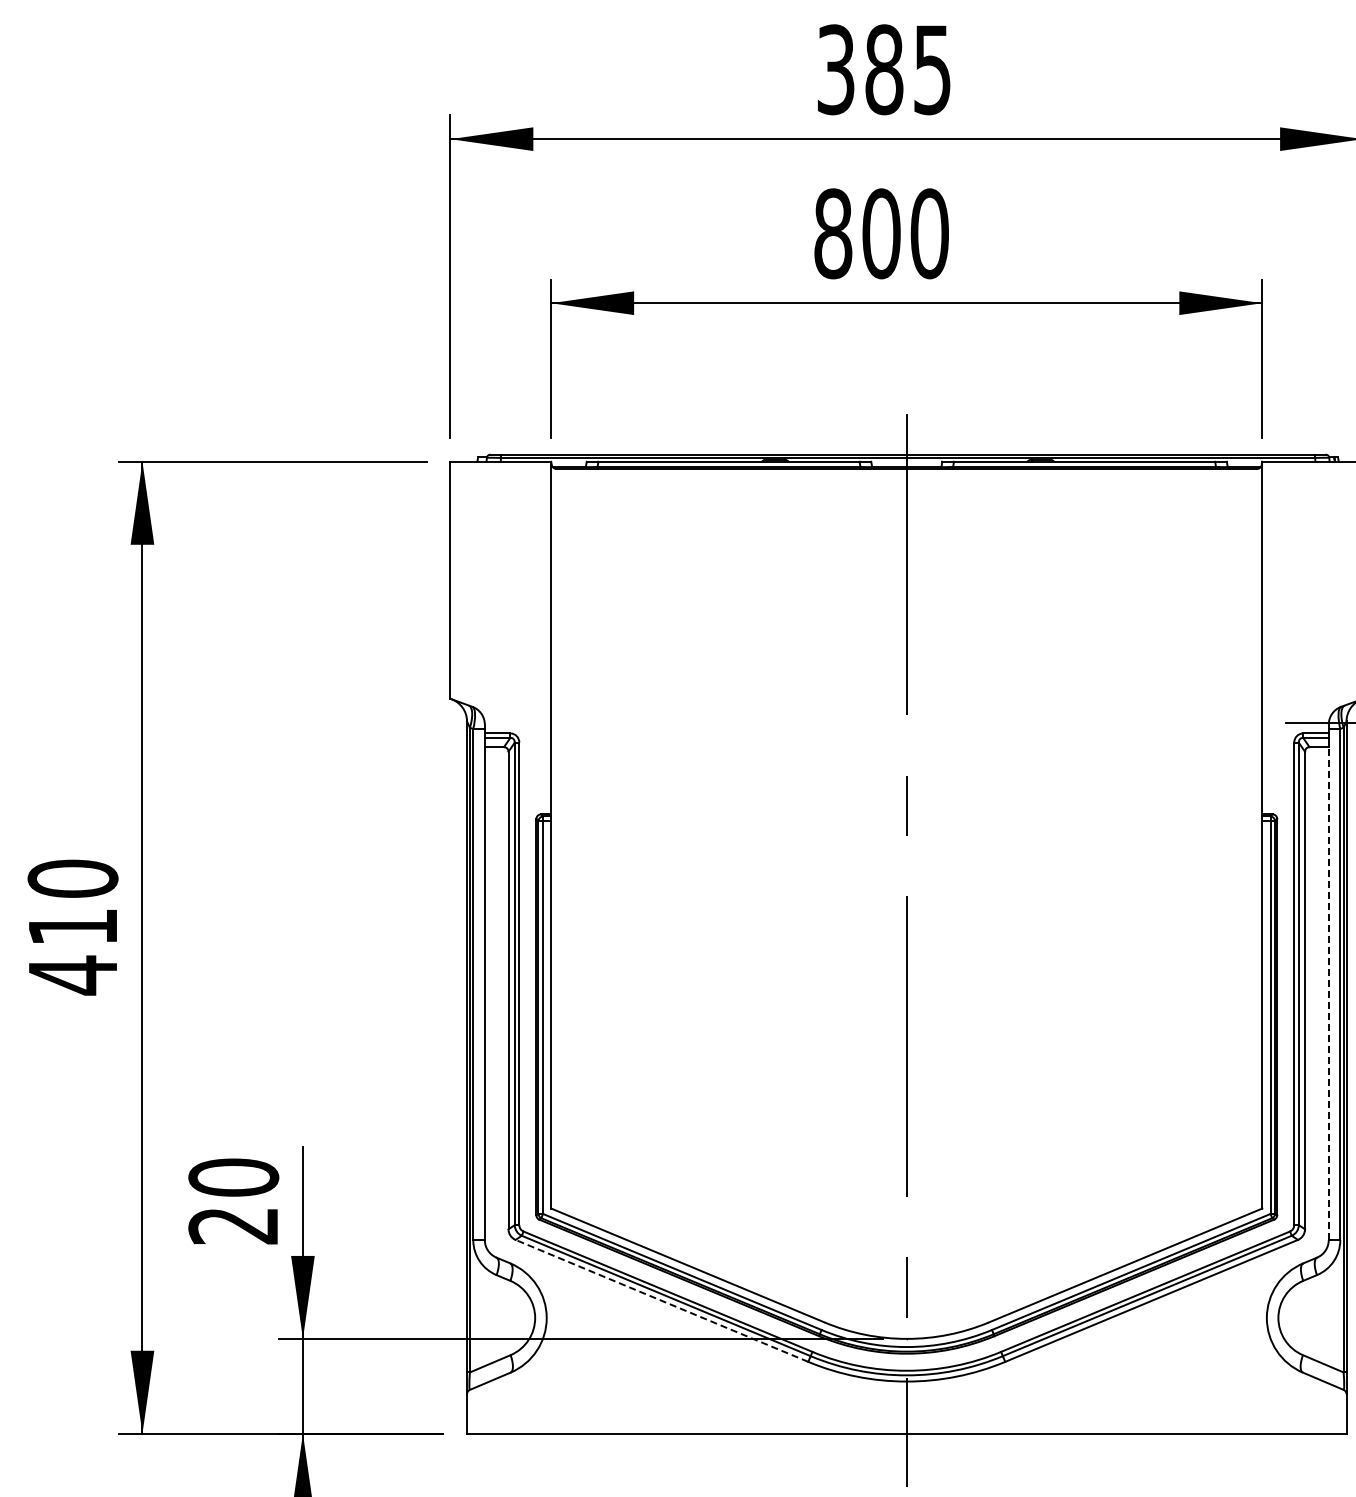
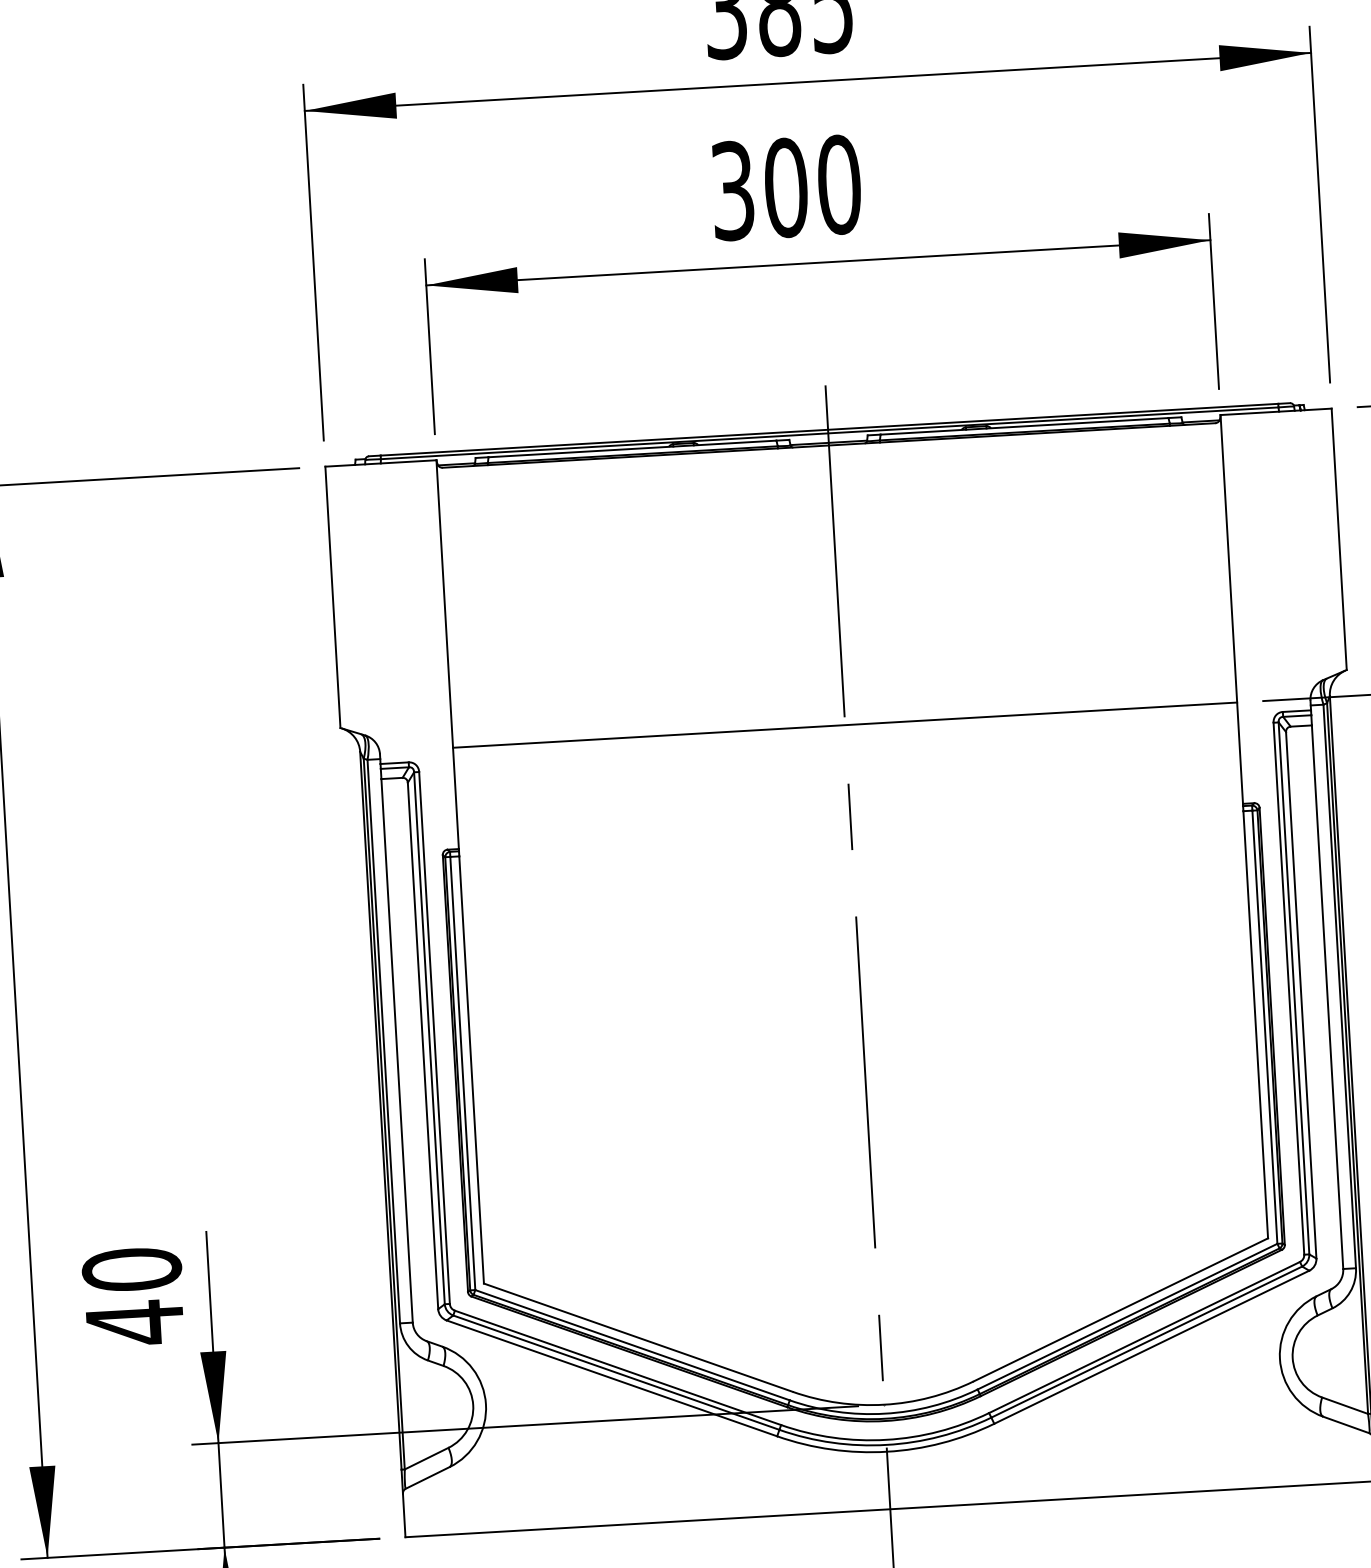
text: (833, 233) -> (733, 190), 800 -> 300
line: (906, 722) -> (844, 725), added
line: (1328, 993) -> (1327, 997), dashed -> solid
text: (232, 1226) -> (133, 1323), 20 -> 40
line: (661, 1300) -> (611, 1377), dashed -> solid

